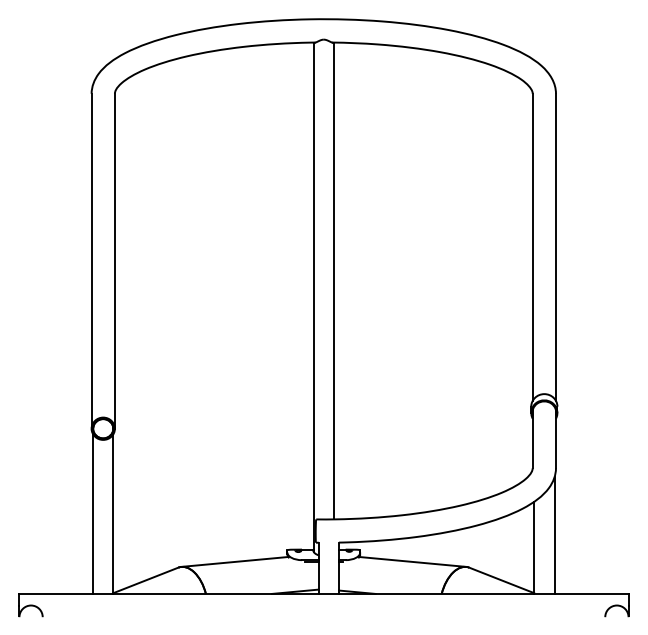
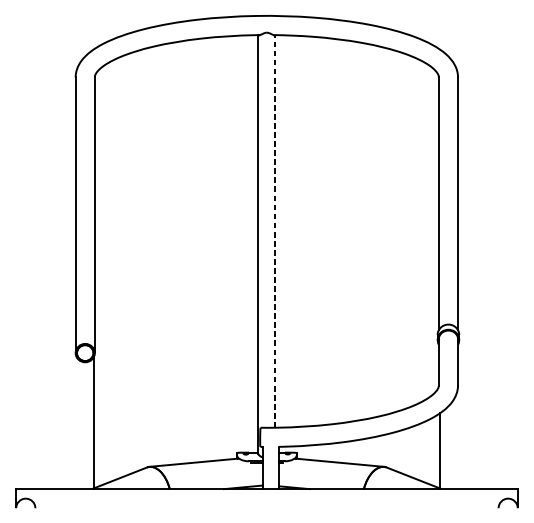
line: (334, 280) -> (275, 231), solid -> dashed
line: (93, 513) -> (77, 422), removed
line: (554, 535) -> (456, 441), removed

